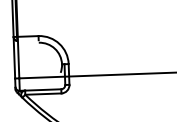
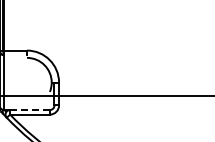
line: (43, 90) -> (30, 110), solid -> dashed

